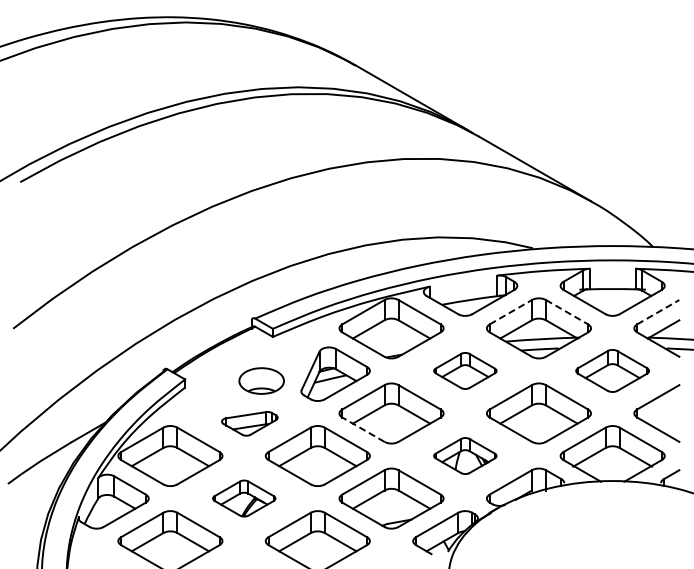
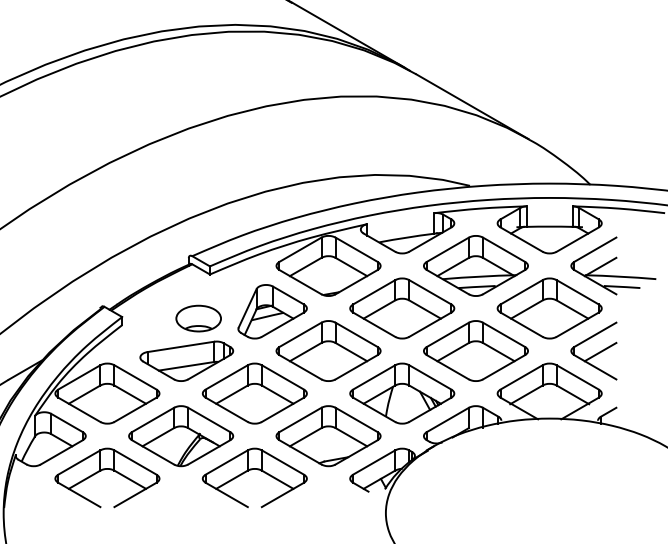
line: (511, 311) -> (448, 249), dashed -> solid
line: (658, 311) -> (595, 249), dashed -> solid
line: (567, 312) -> (504, 250), dashed -> solid
part: (465, 370) -> (402, 308), size x1.67
part: (612, 370) -> (549, 308), size x1.43
line: (663, 414) -> (600, 352), added
part: (249, 423) -> (186, 361), size x1.67
line: (363, 429) -> (300, 367), dashed -> solid
part: (465, 455) -> (402, 393), size x1.67
part: (244, 498) -> (181, 436), size x1.67

